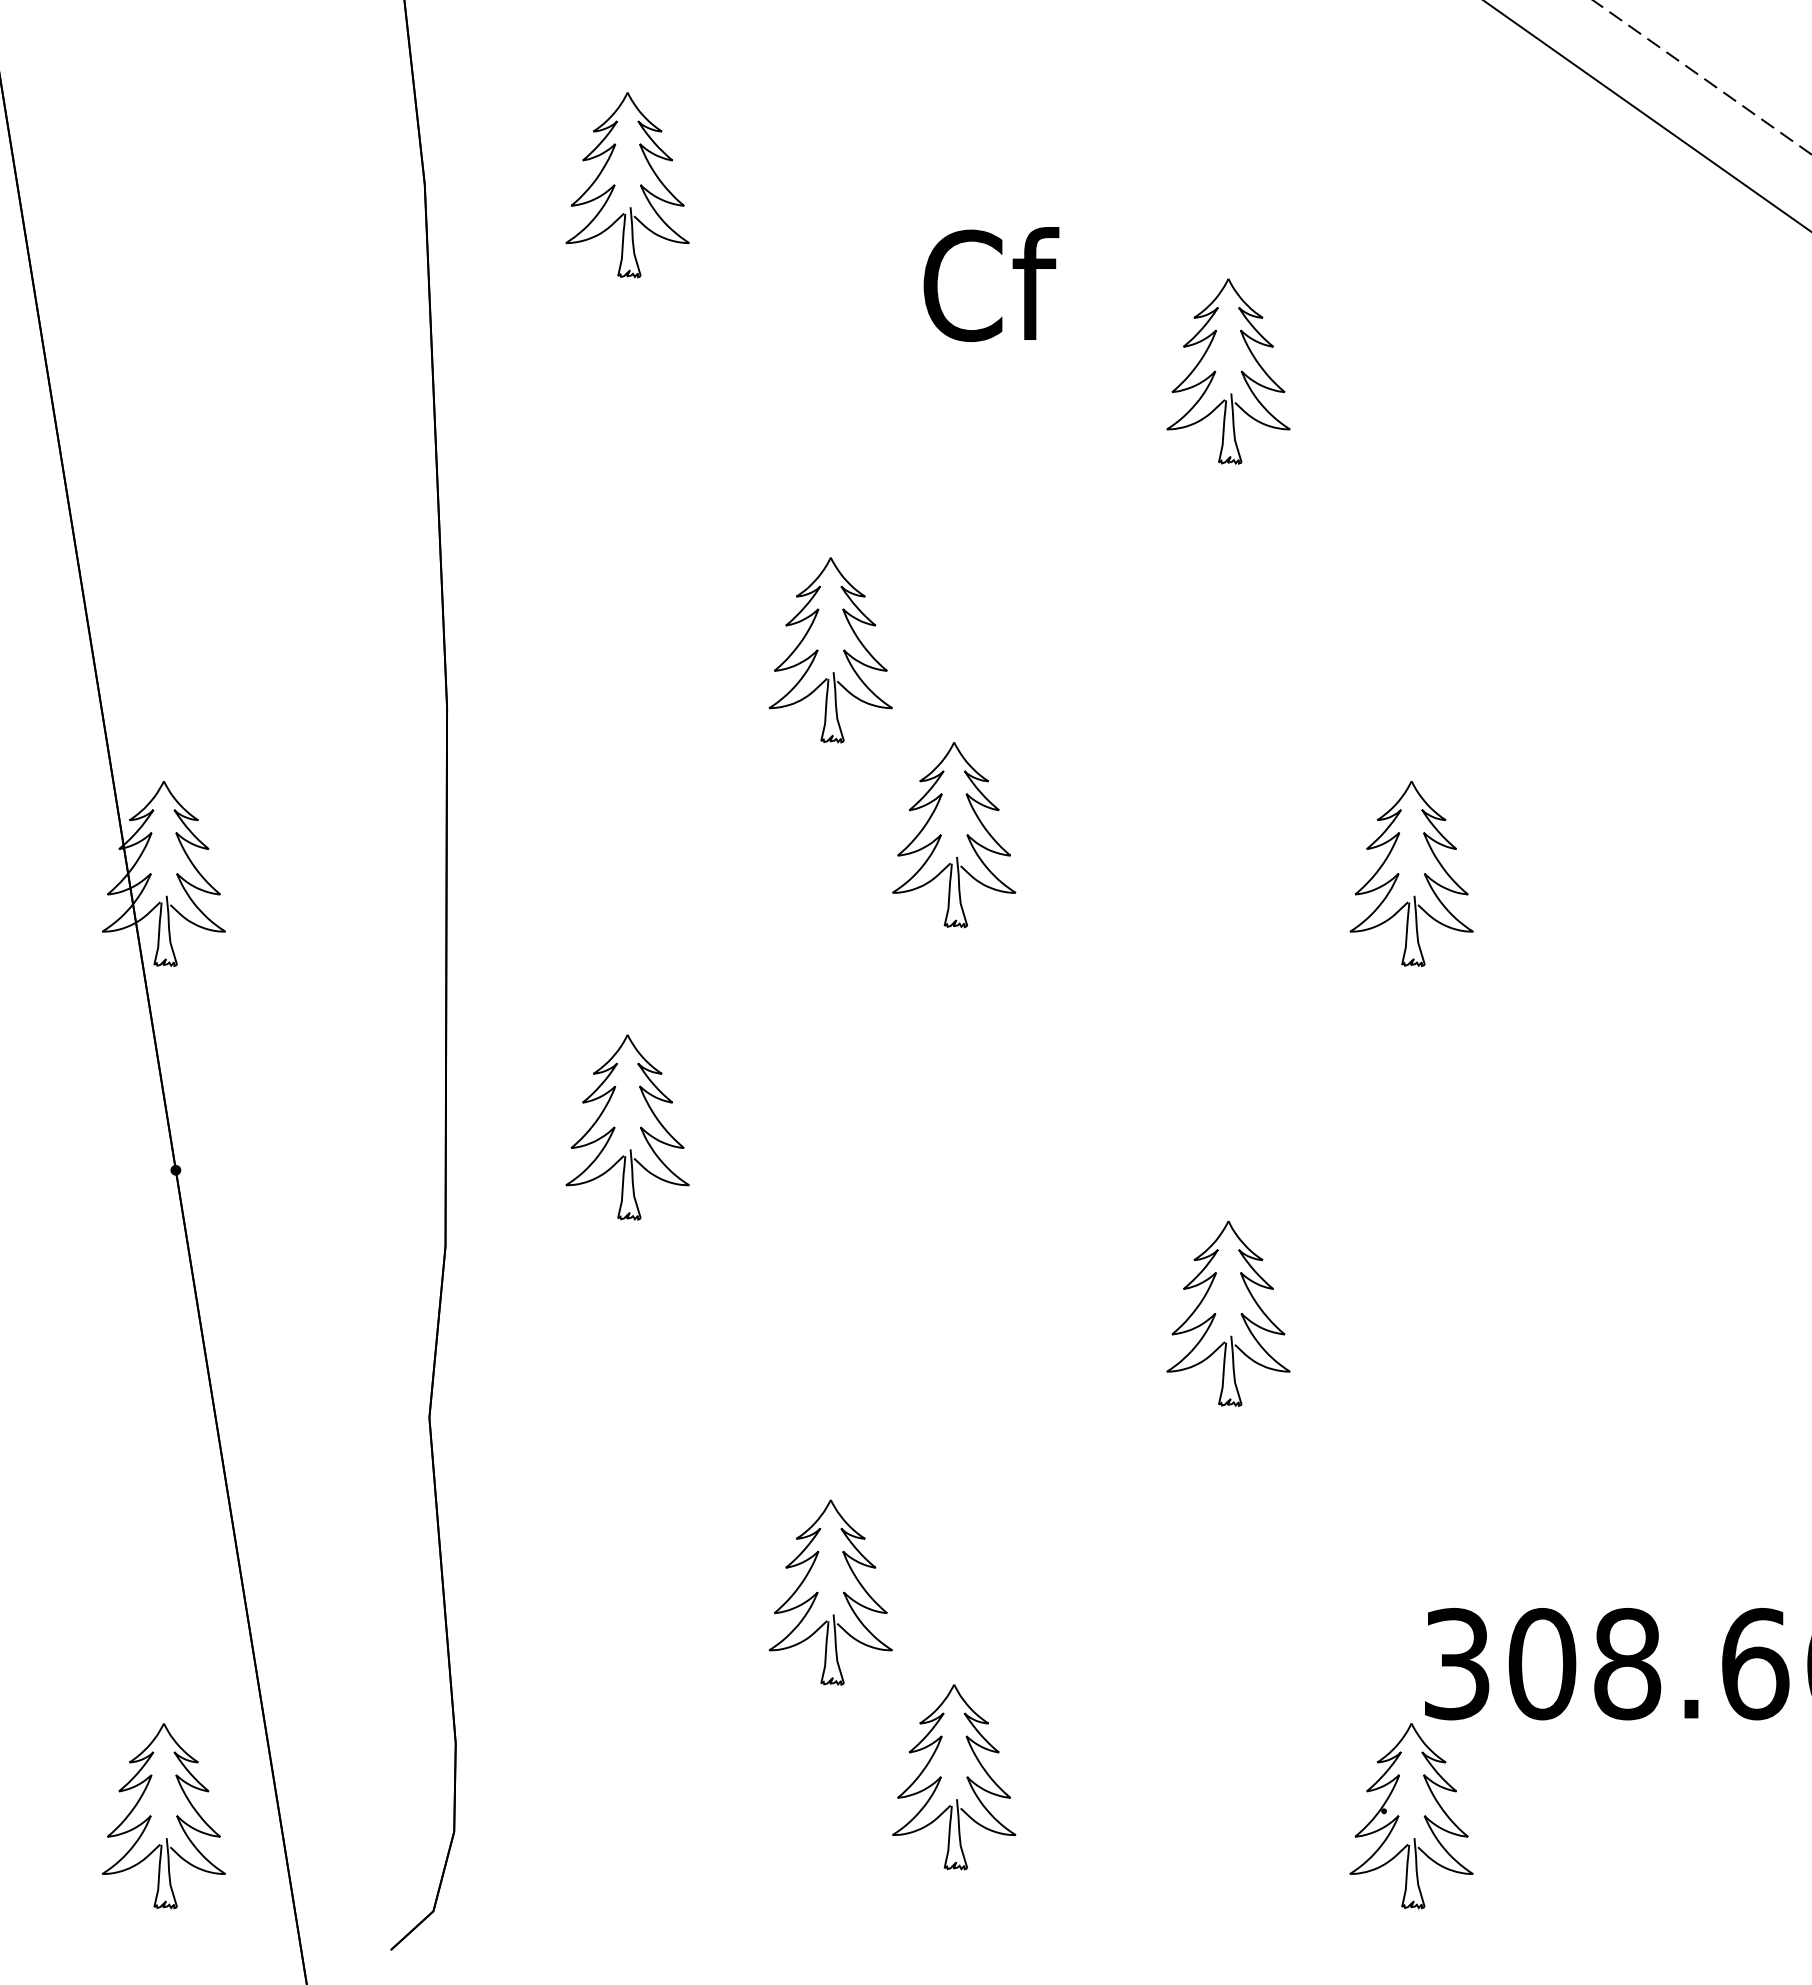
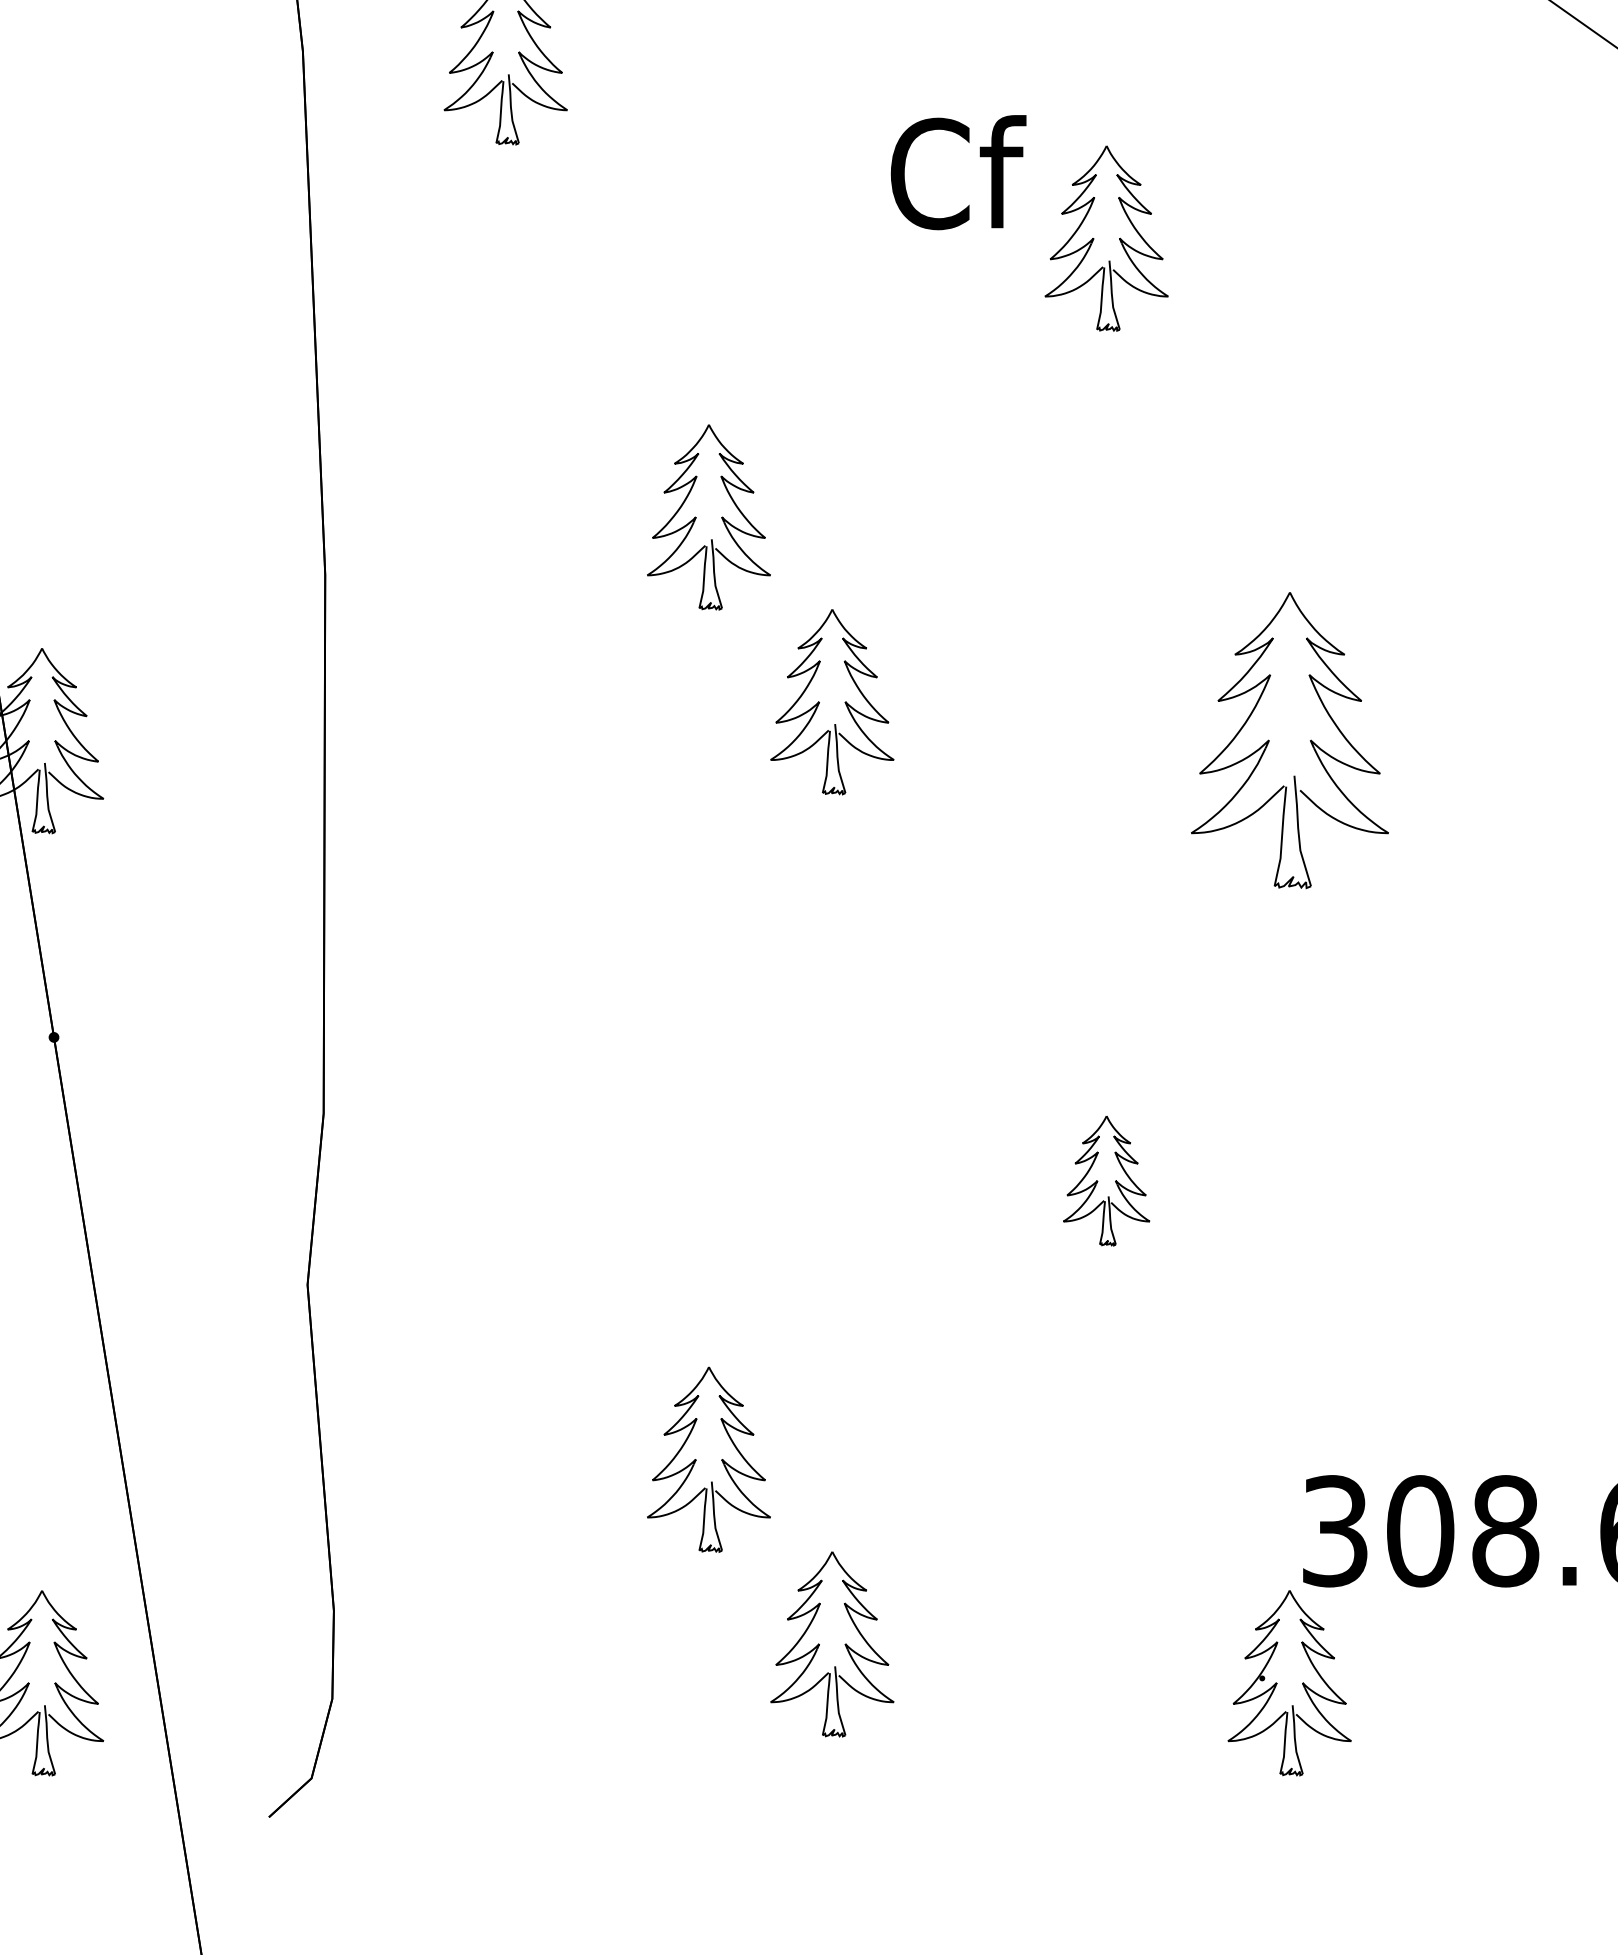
text: (991, 284) -> (958, 172), moved
part: (1411, 874) -> (1289, 741), size x1.6
part: (627, 1127) -> (505, 994), removed
part: (1228, 1313) -> (1106, 1180), size x0.7

